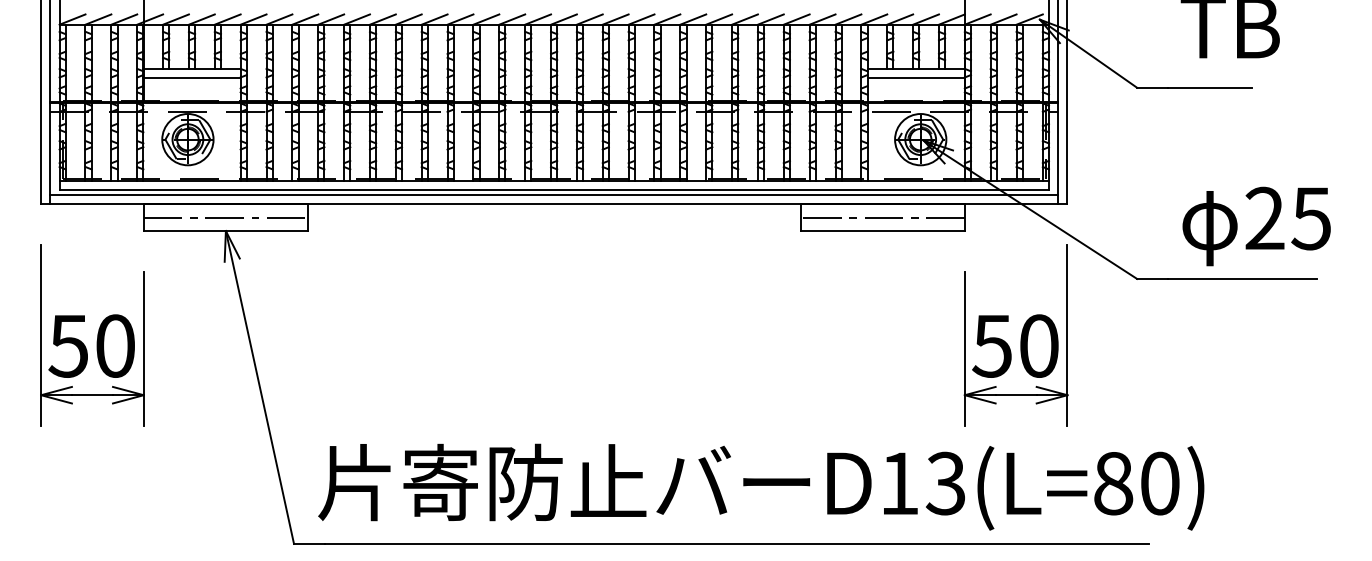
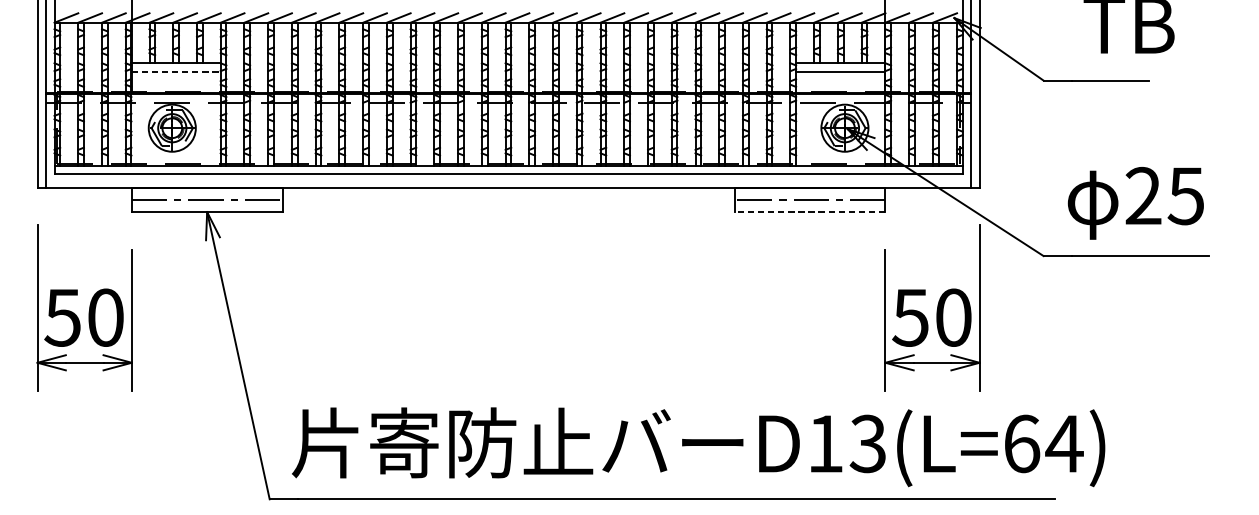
line: (192, 78) -> (176, 72), solid -> dashed
line: (554, 195) -> (508, 179), removed
text: (1256, 226) -> (1135, 203), moved
line: (882, 231) -> (809, 212), solid -> dashed
text: (1137, 483) -> (1043, 443), D13(L=80) -> D13(L=64)

